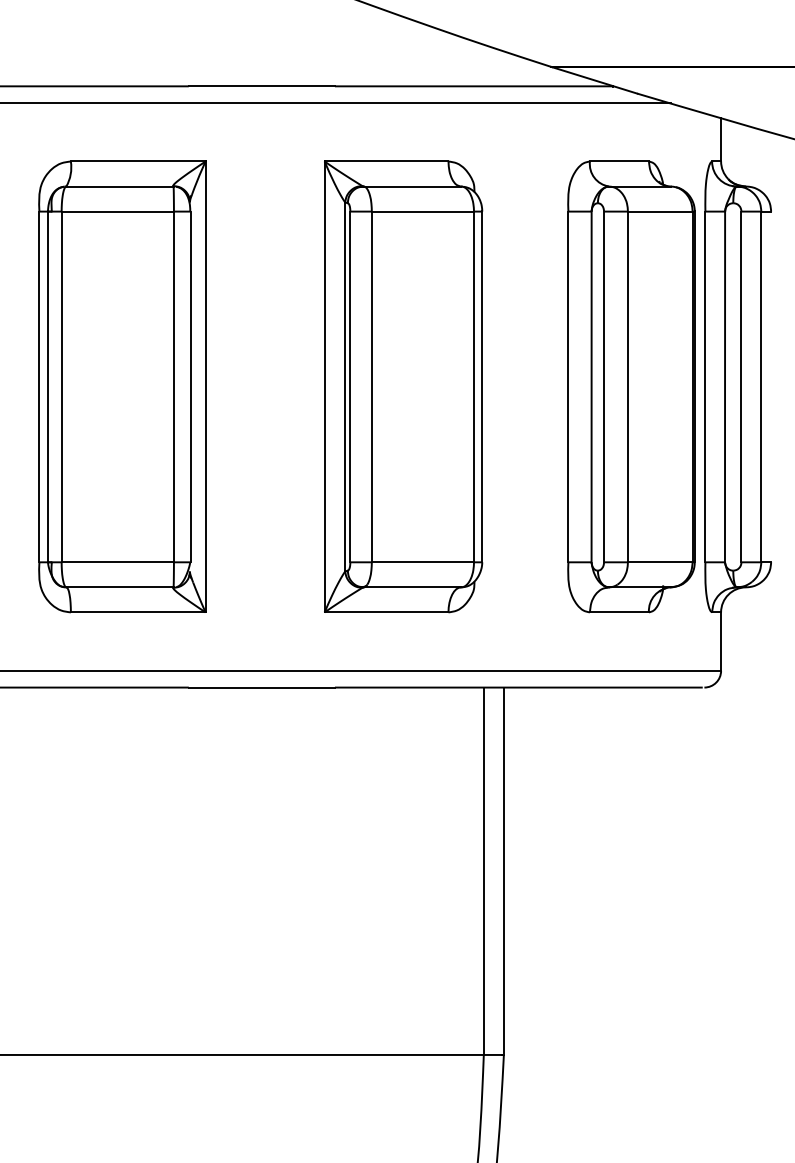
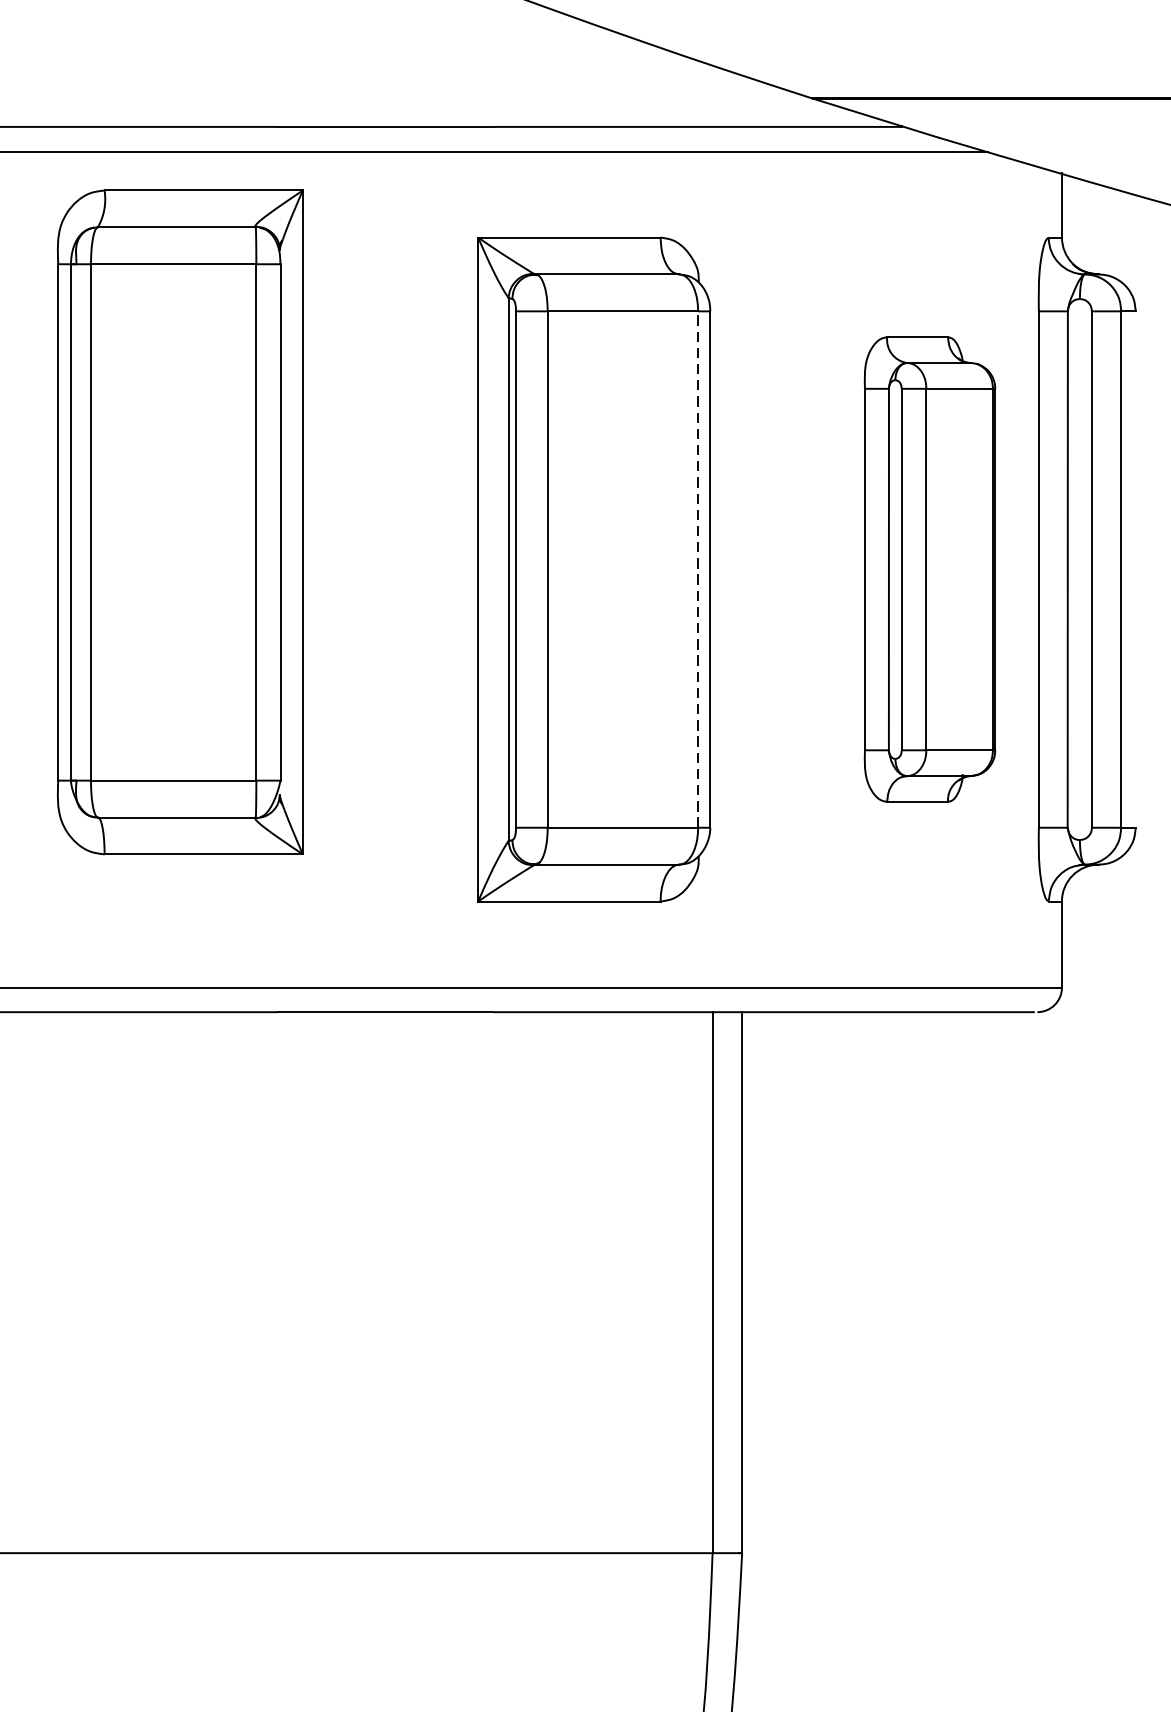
part: (122, 386) -> (180, 521), moved
line: (474, 386) -> (698, 568), solid -> dashed
part: (631, 386) -> (930, 568), size x0.7

